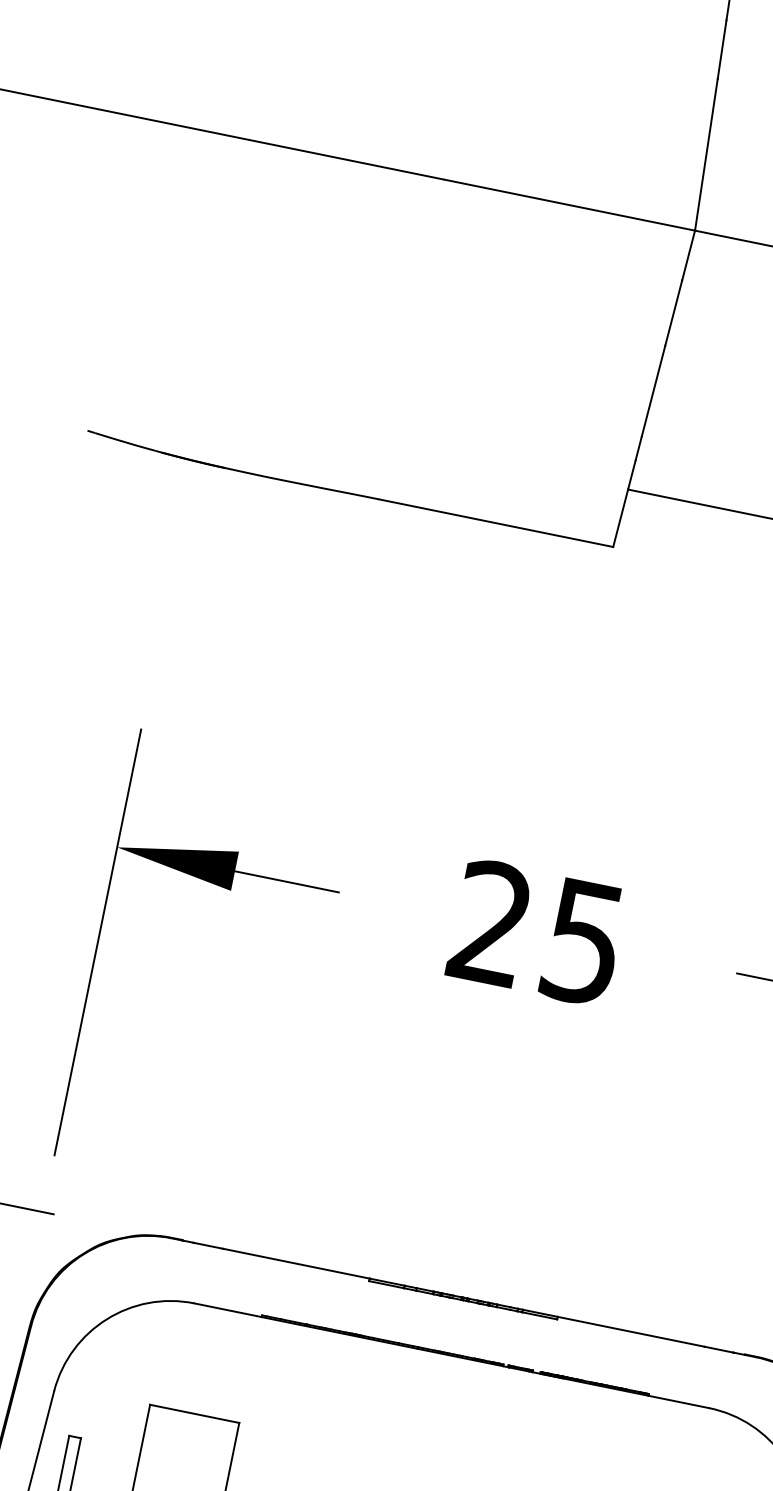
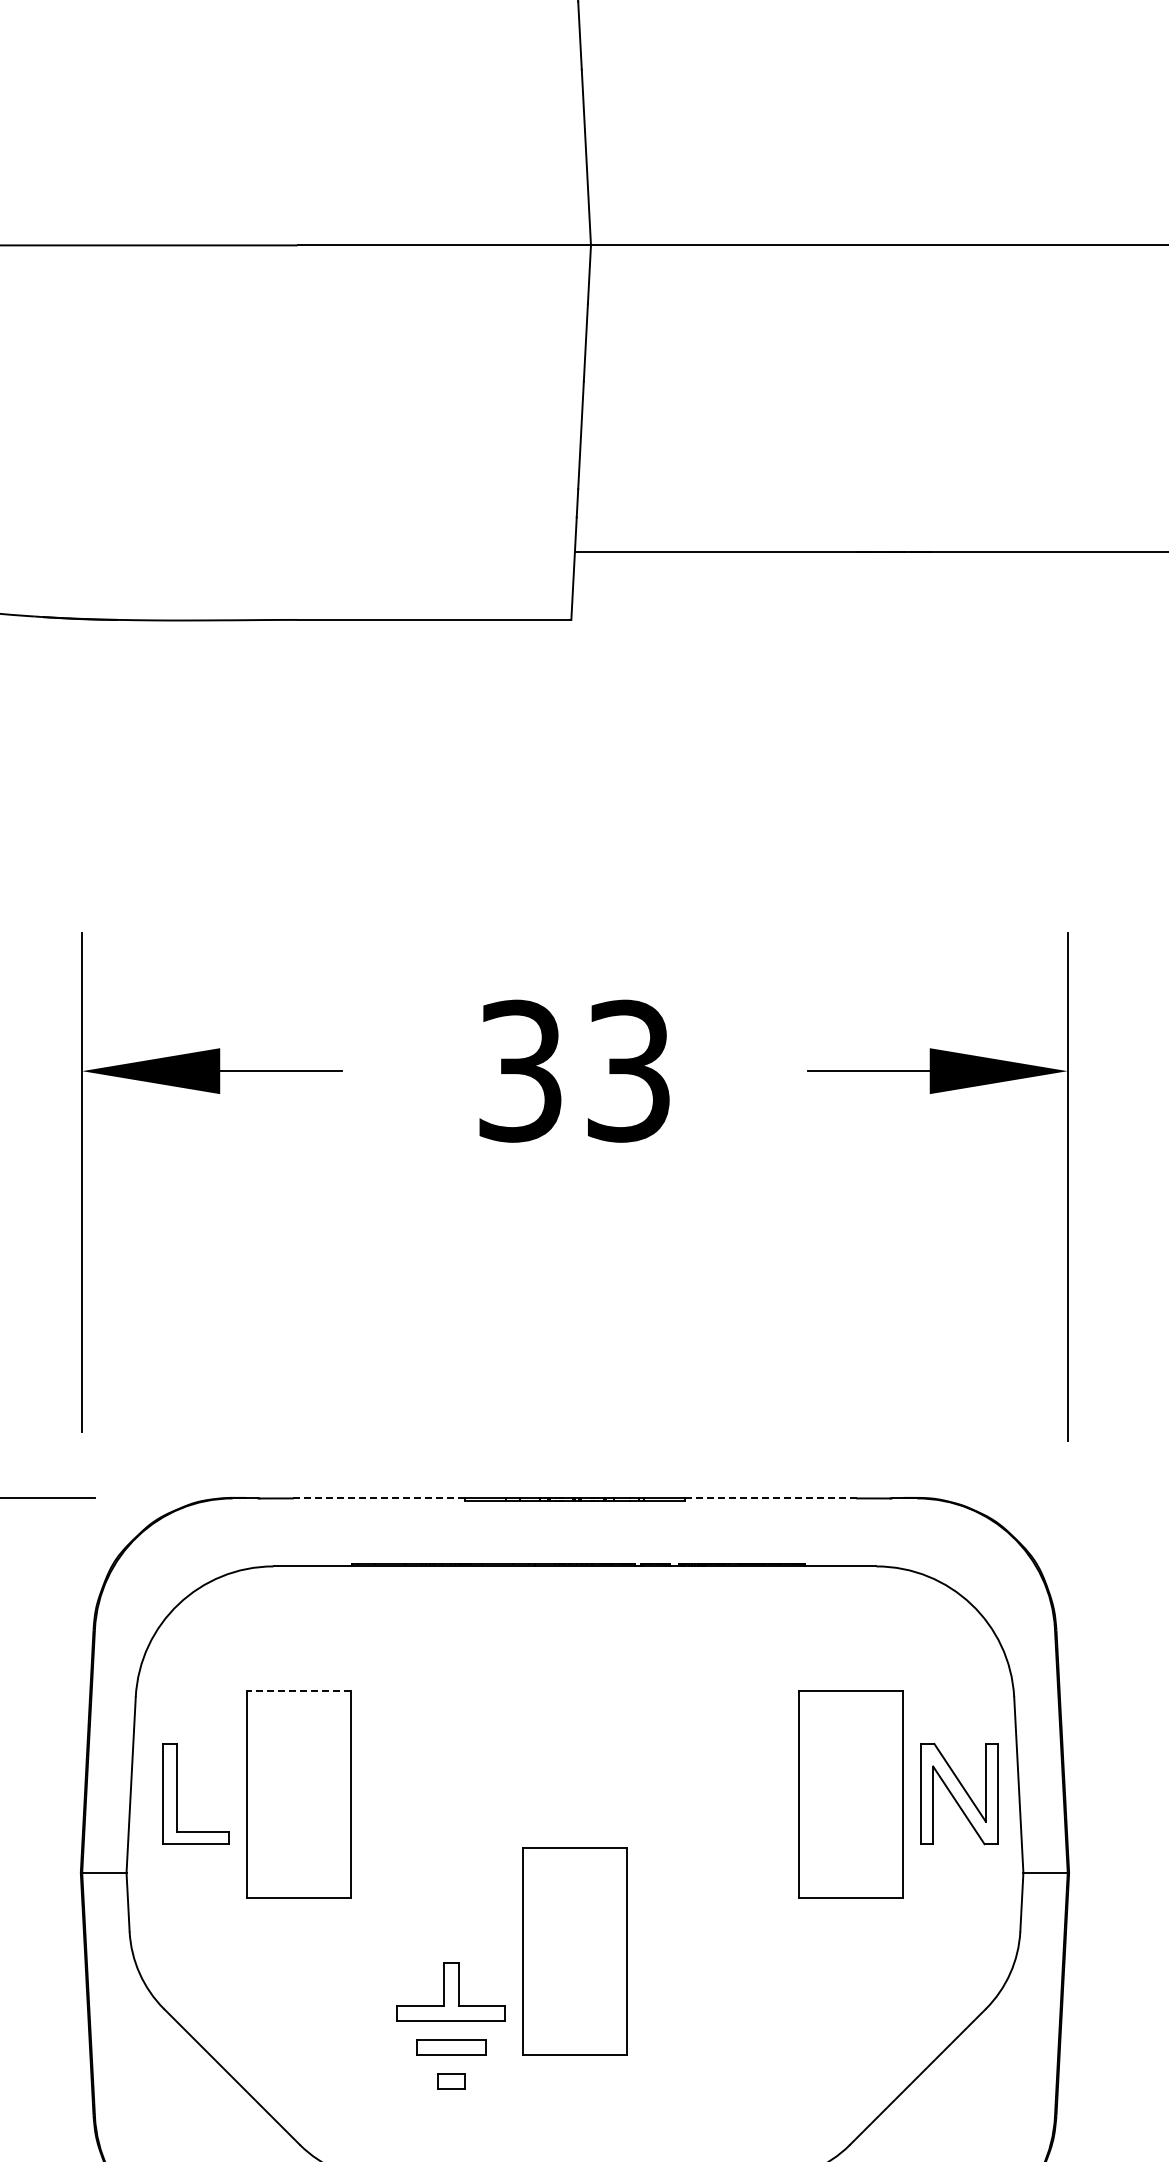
text: (537, 932) -> (574, 1070), 25 -> 33
line: (295, 1263) -> (378, 1498), solid -> dashed
line: (631, 1331) -> (771, 1498), solid -> dashed
line: (194, 1413) -> (298, 1690), solid -> dashed

